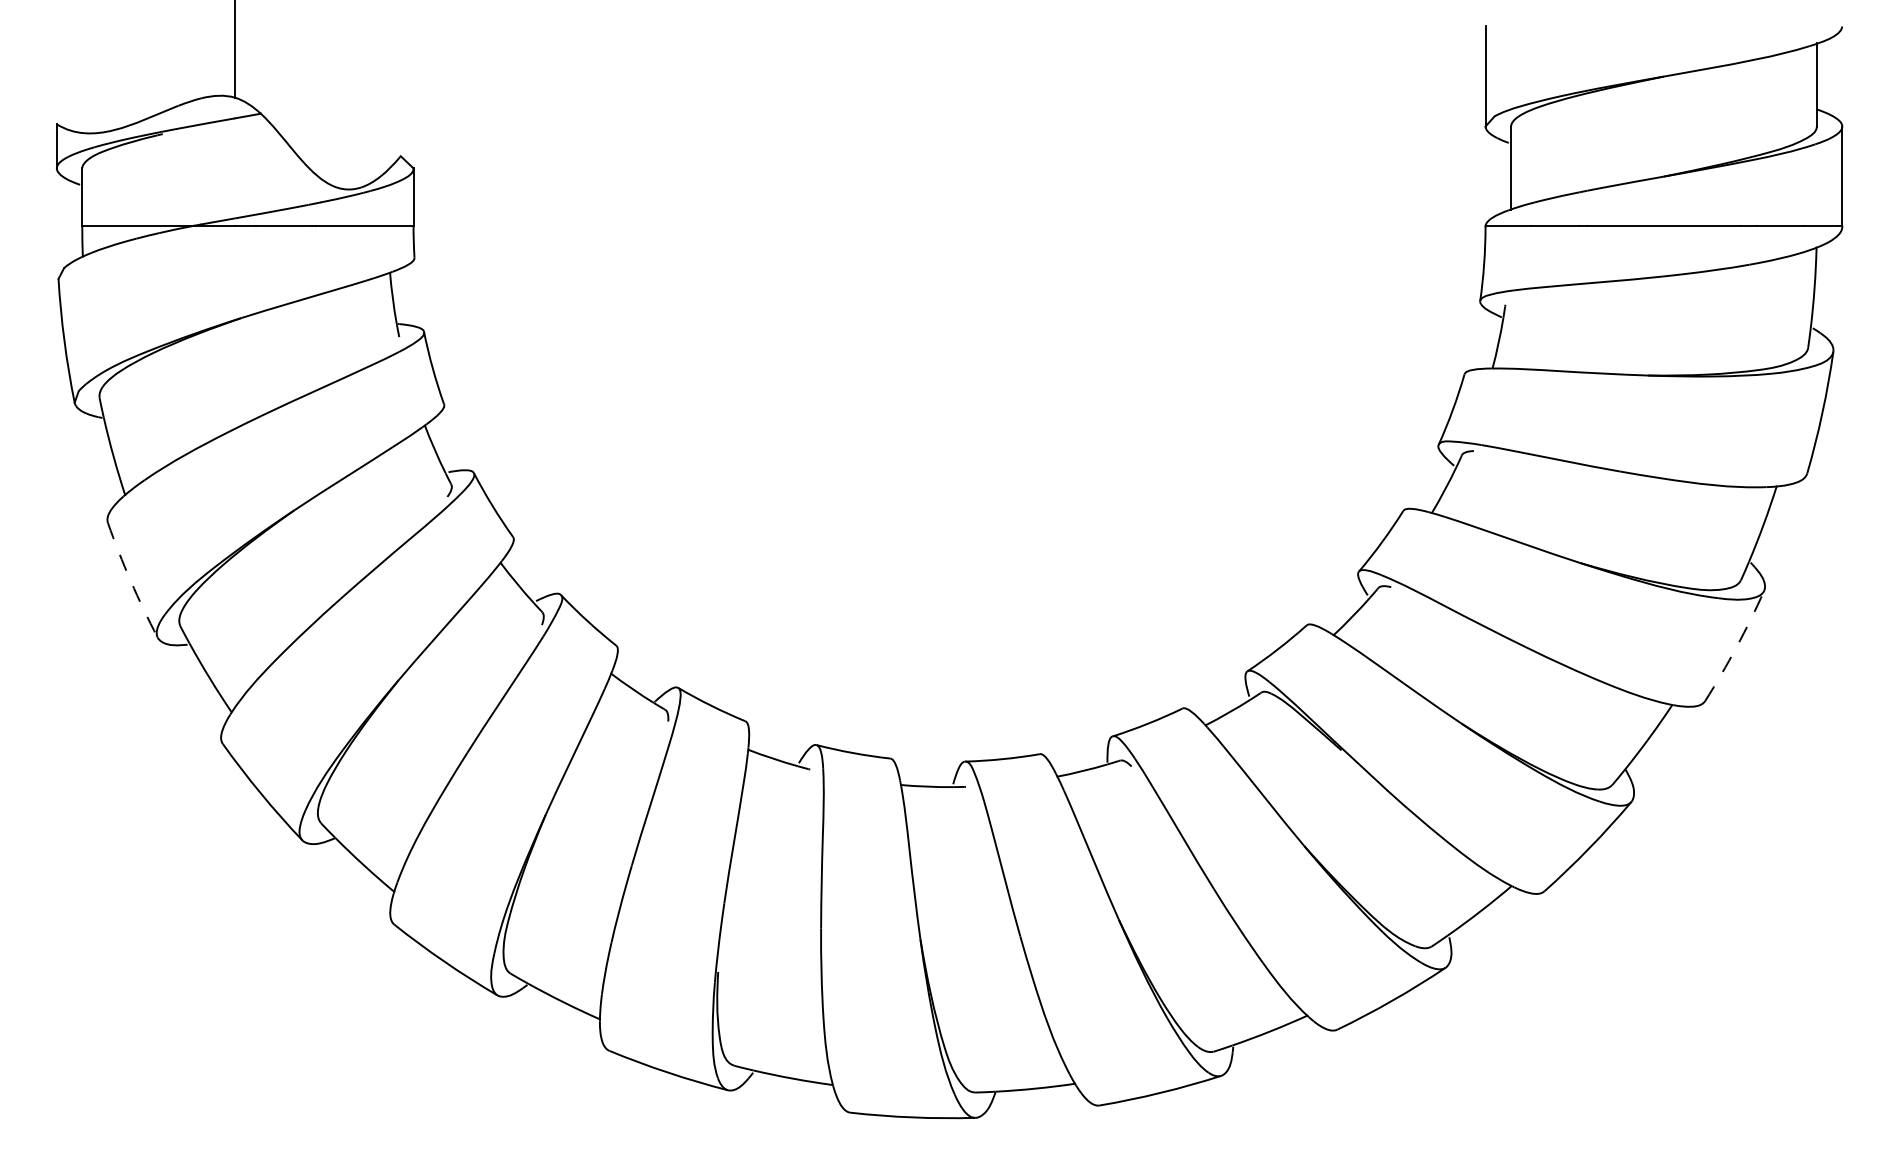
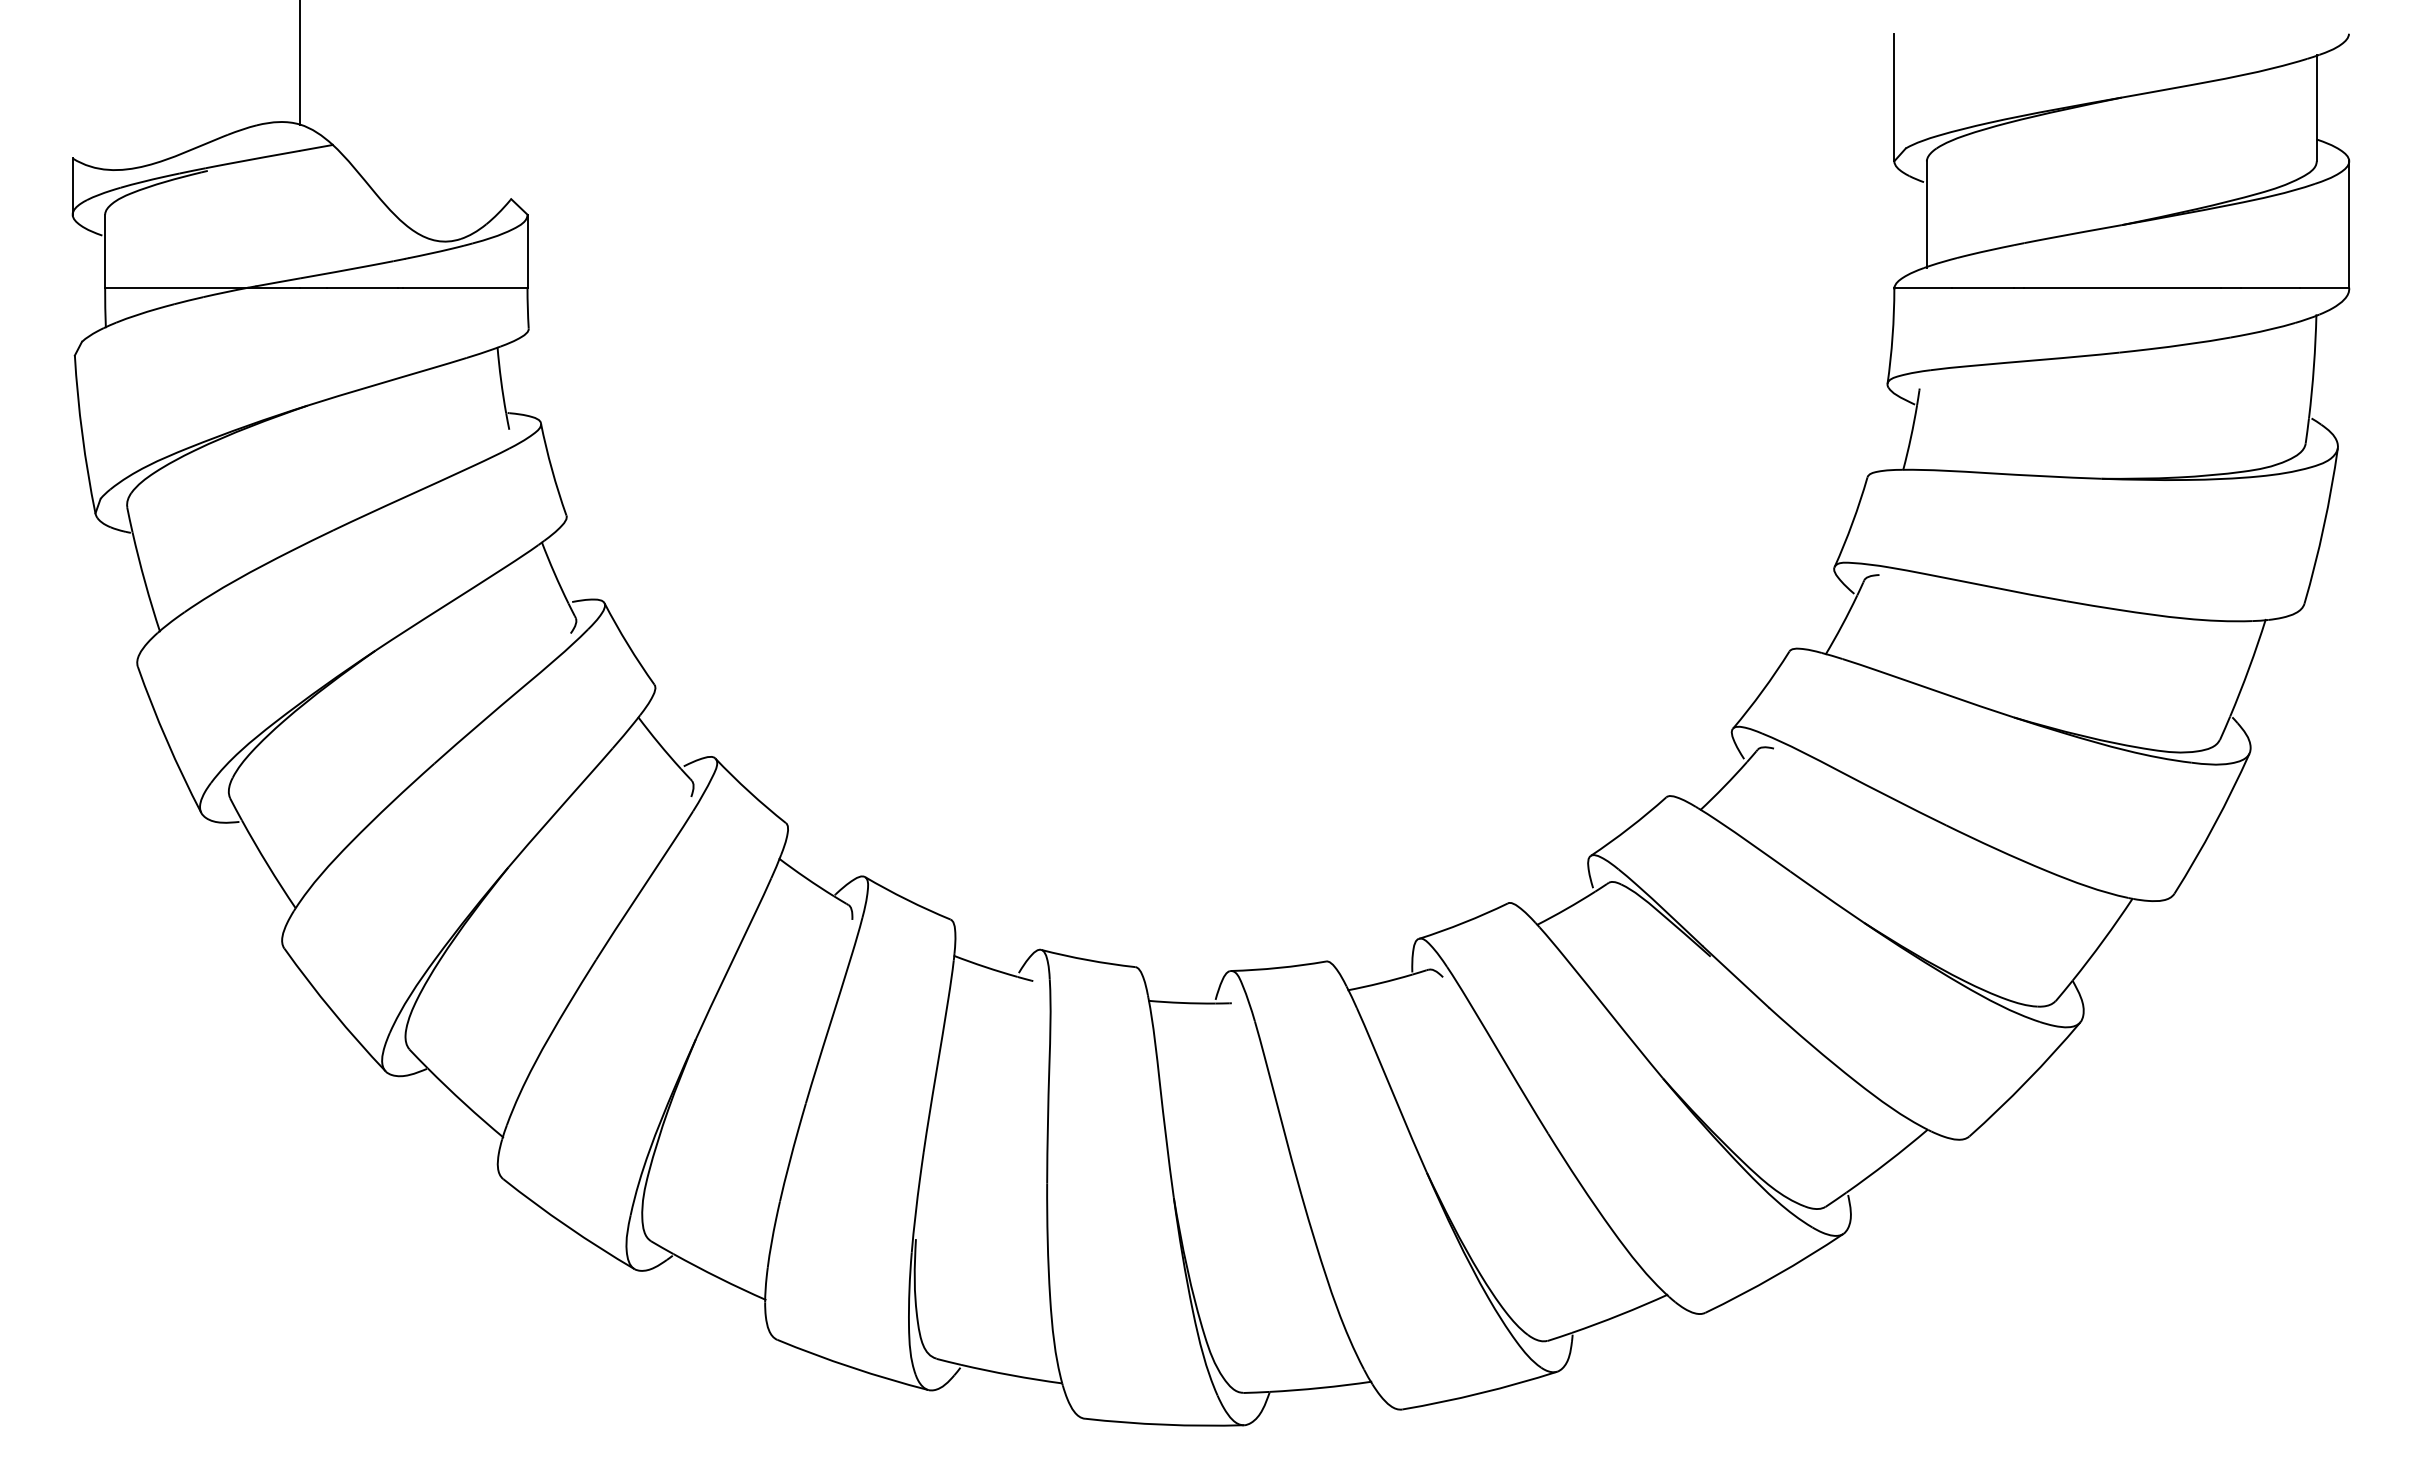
arc: (131, 581) -> (167, 741), dashed -> solid
arc: (1736, 646) -> (2214, 824), dashed -> solid

